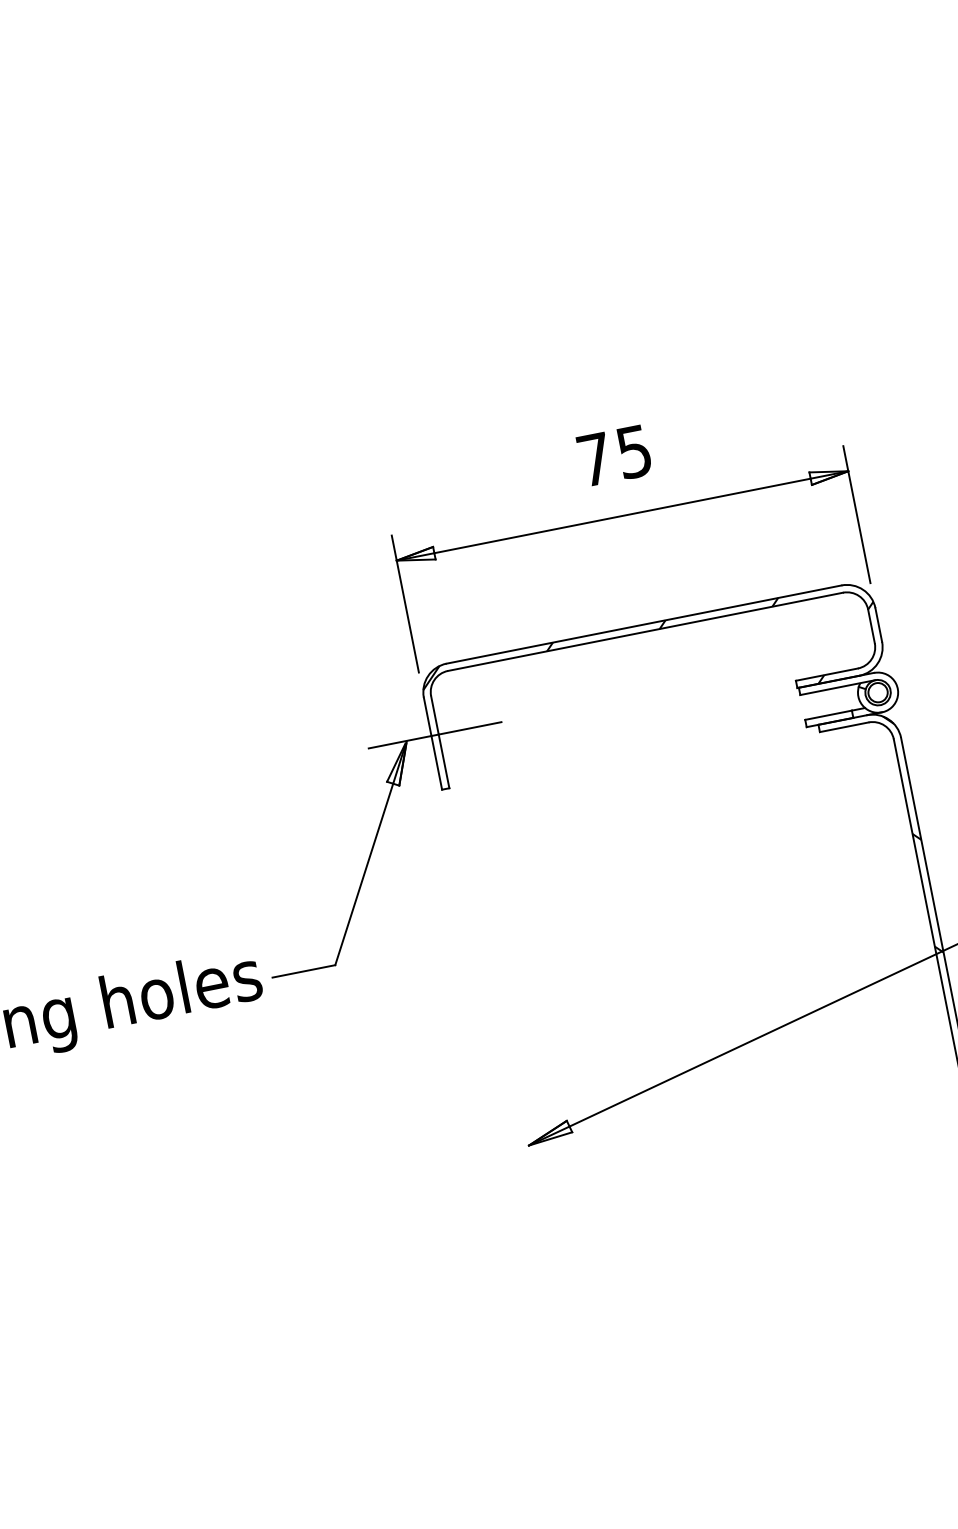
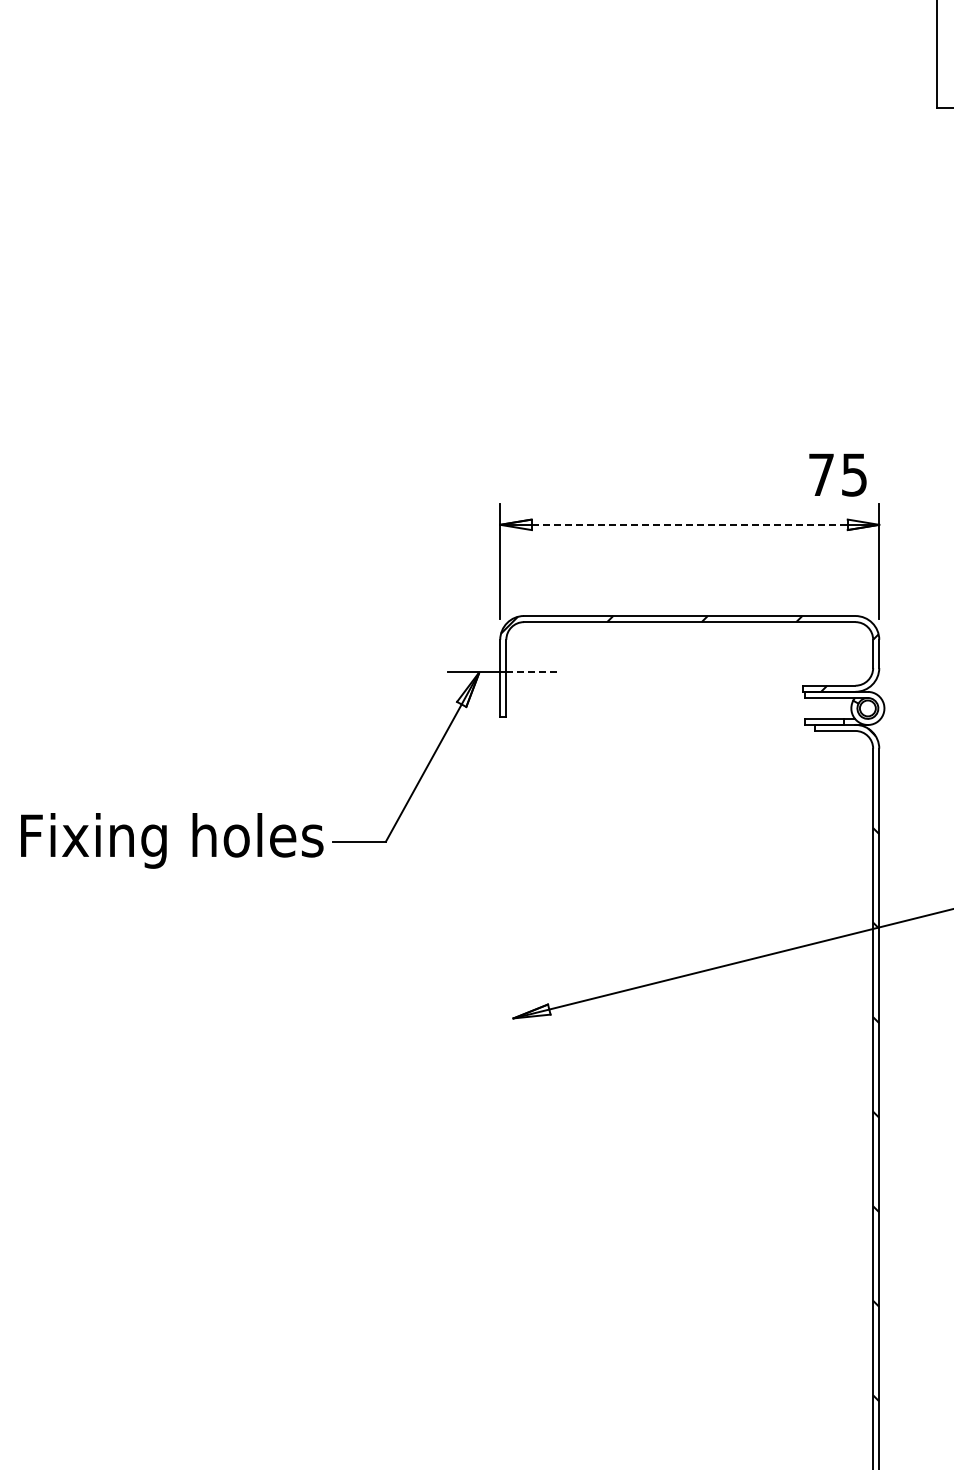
text: (613, 455) -> (837, 474), moved
line: (622, 515) -> (689, 524), solid -> dashed
line: (471, 728) -> (533, 672), solid -> dashed

